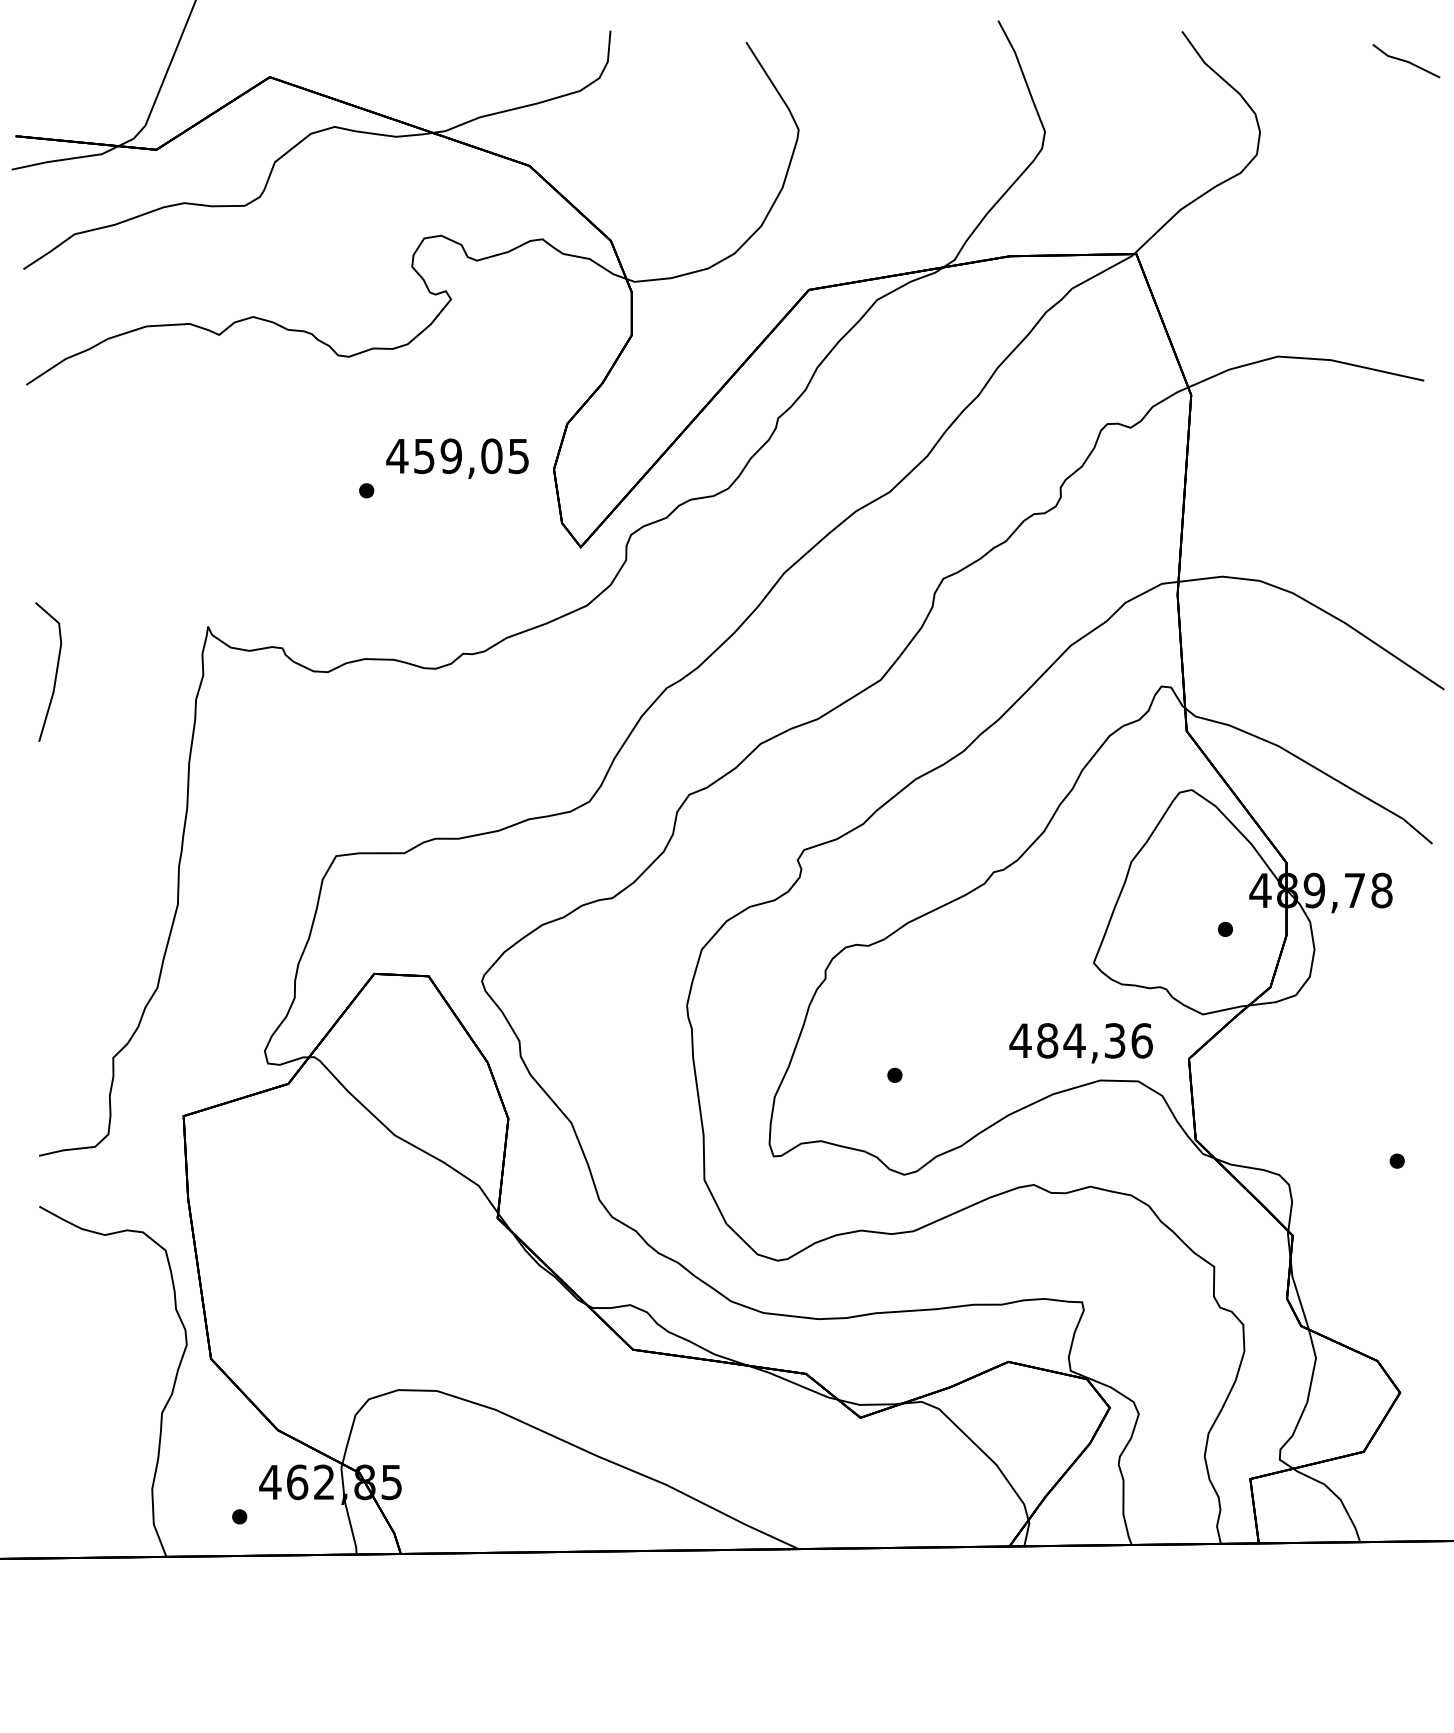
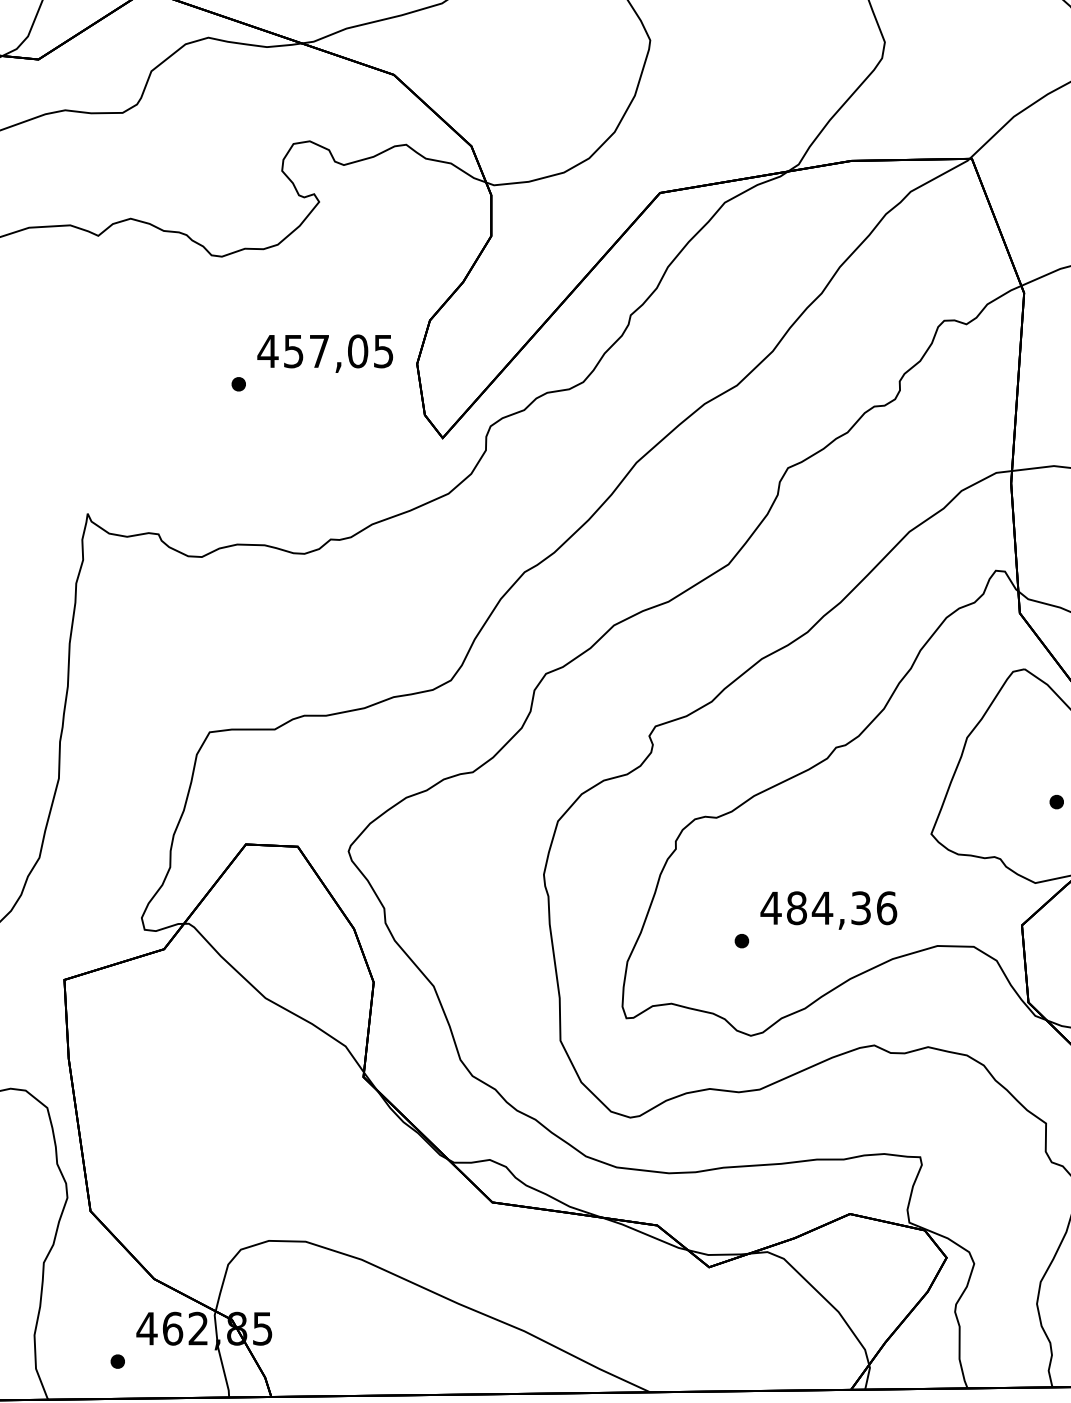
text: (450, 456) -> (318, 351), 459,05 -> 457,05
text: (1080, 1043) -> (828, 910), moved

